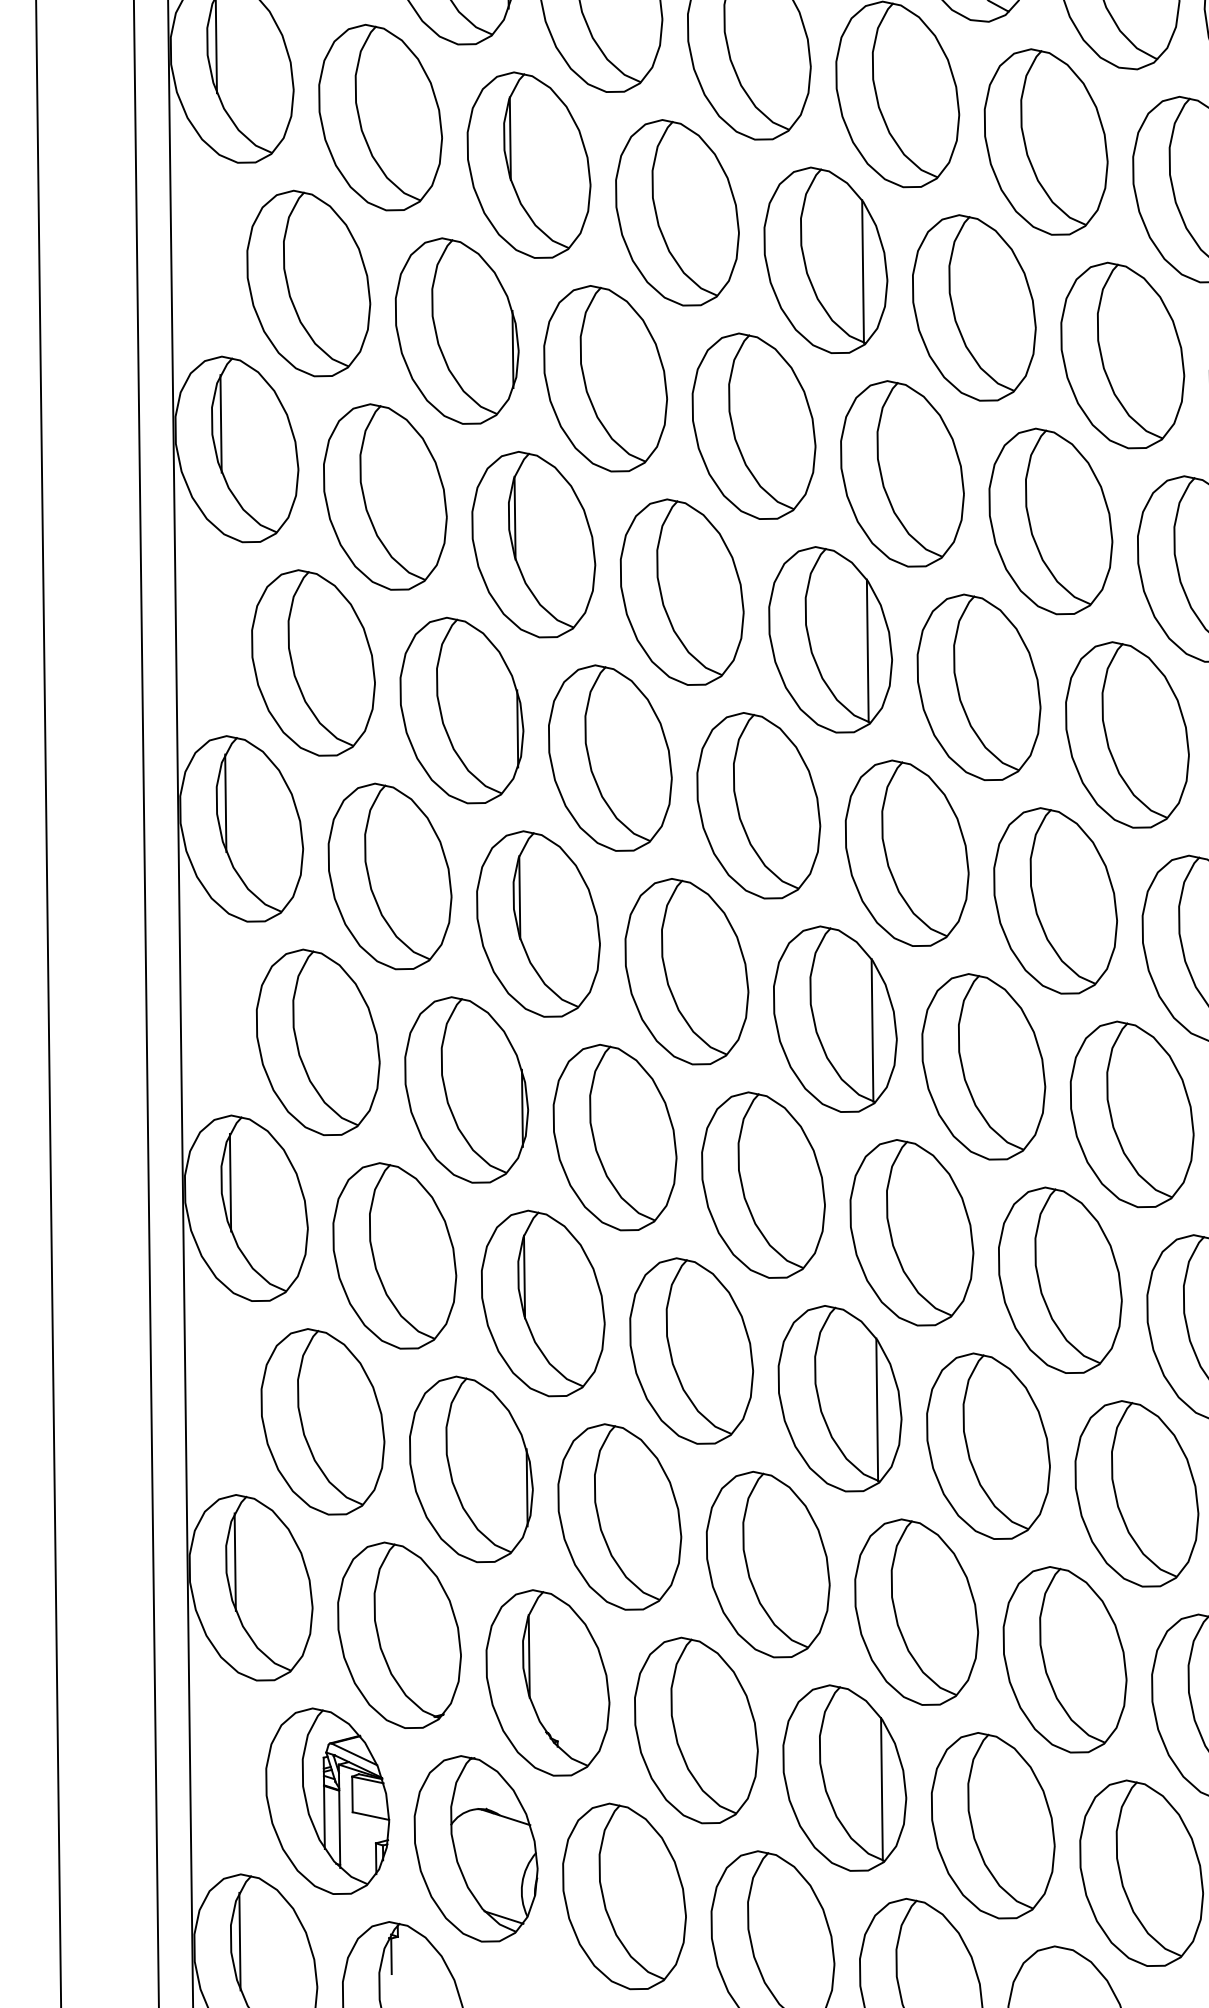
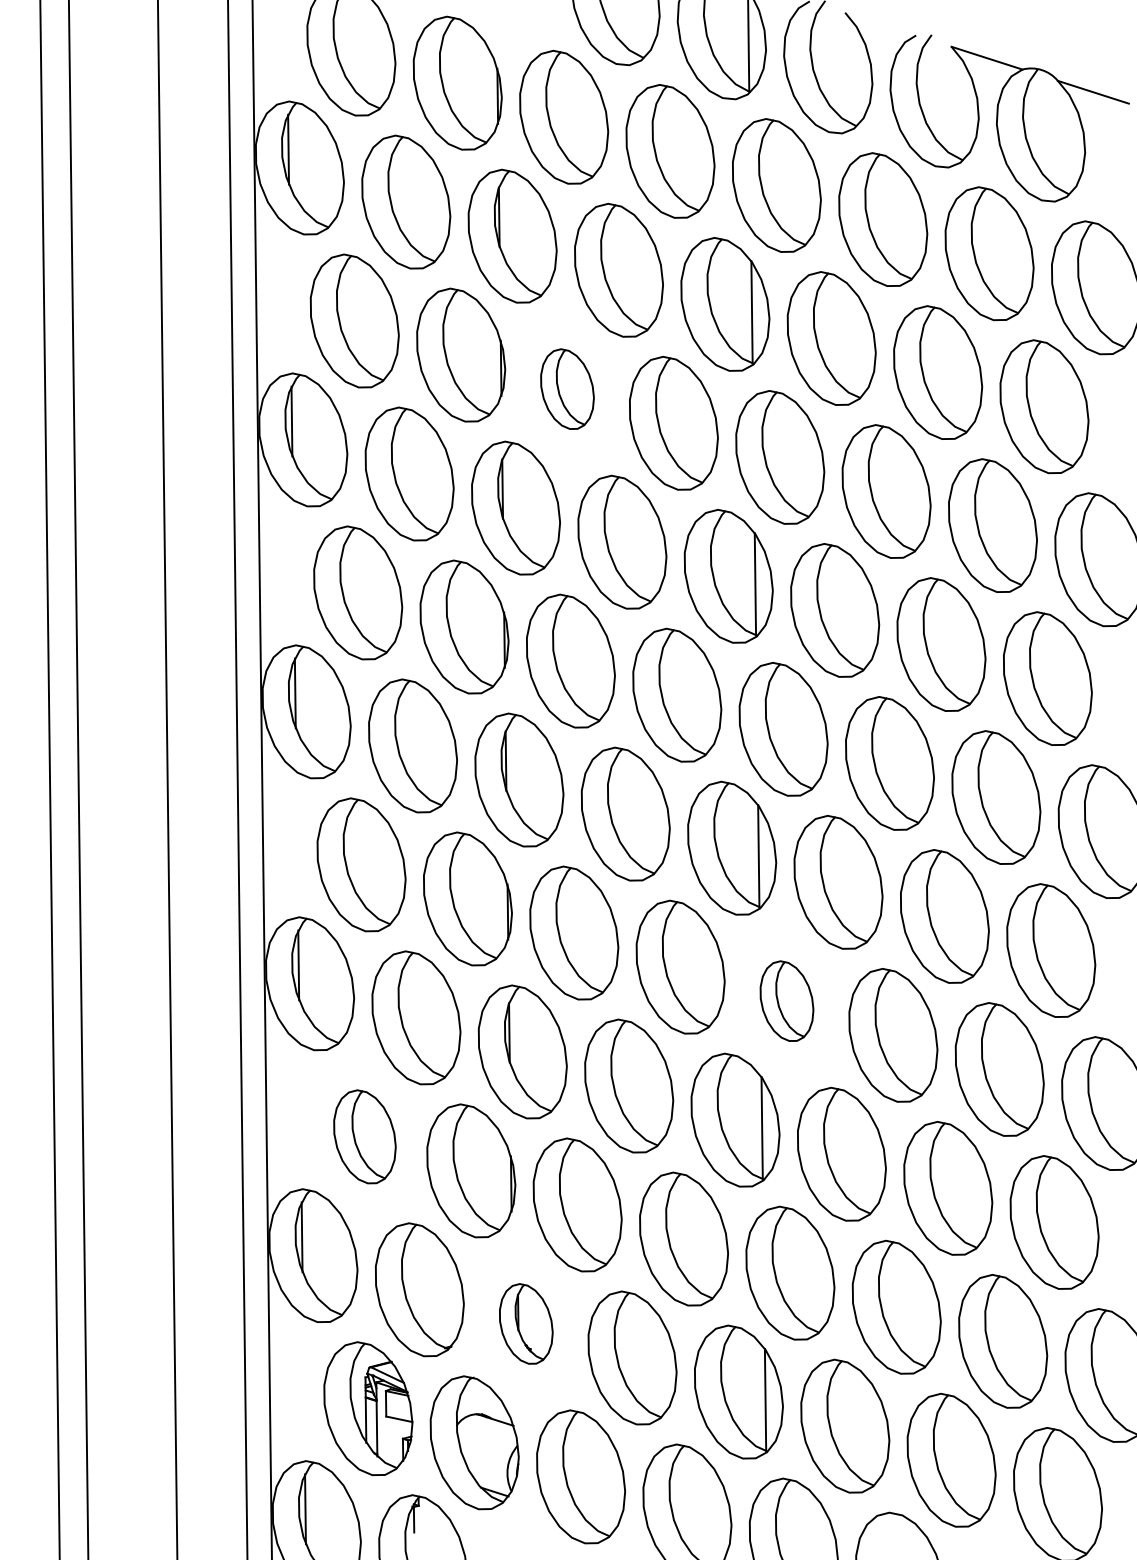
part: (605, 377) -> (567, 388), size x0.6
part: (911, 1231) -> (786, 1000), size x0.6
part: (322, 1421) -> (364, 1136), size x0.7
part: (548, 1682) -> (526, 1323), size x0.6

